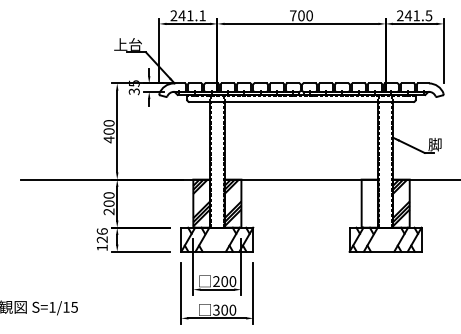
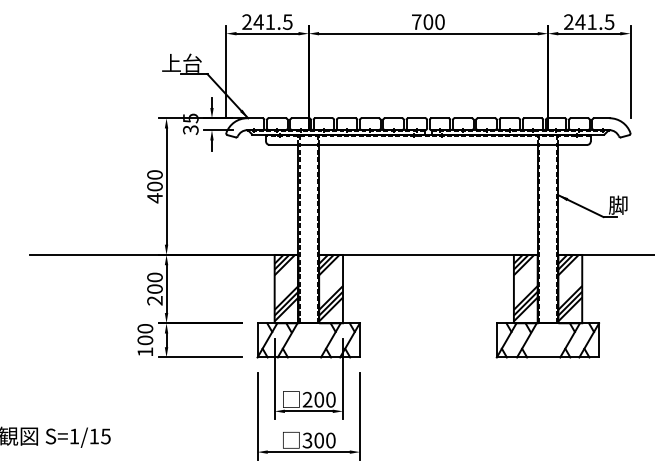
text: (202, 15) -> (287, 21), 241.1 -> 241.5
hatch: (369, 202) -> (525, 287), added
text: (102, 235) -> (145, 334), 126 -> 100

